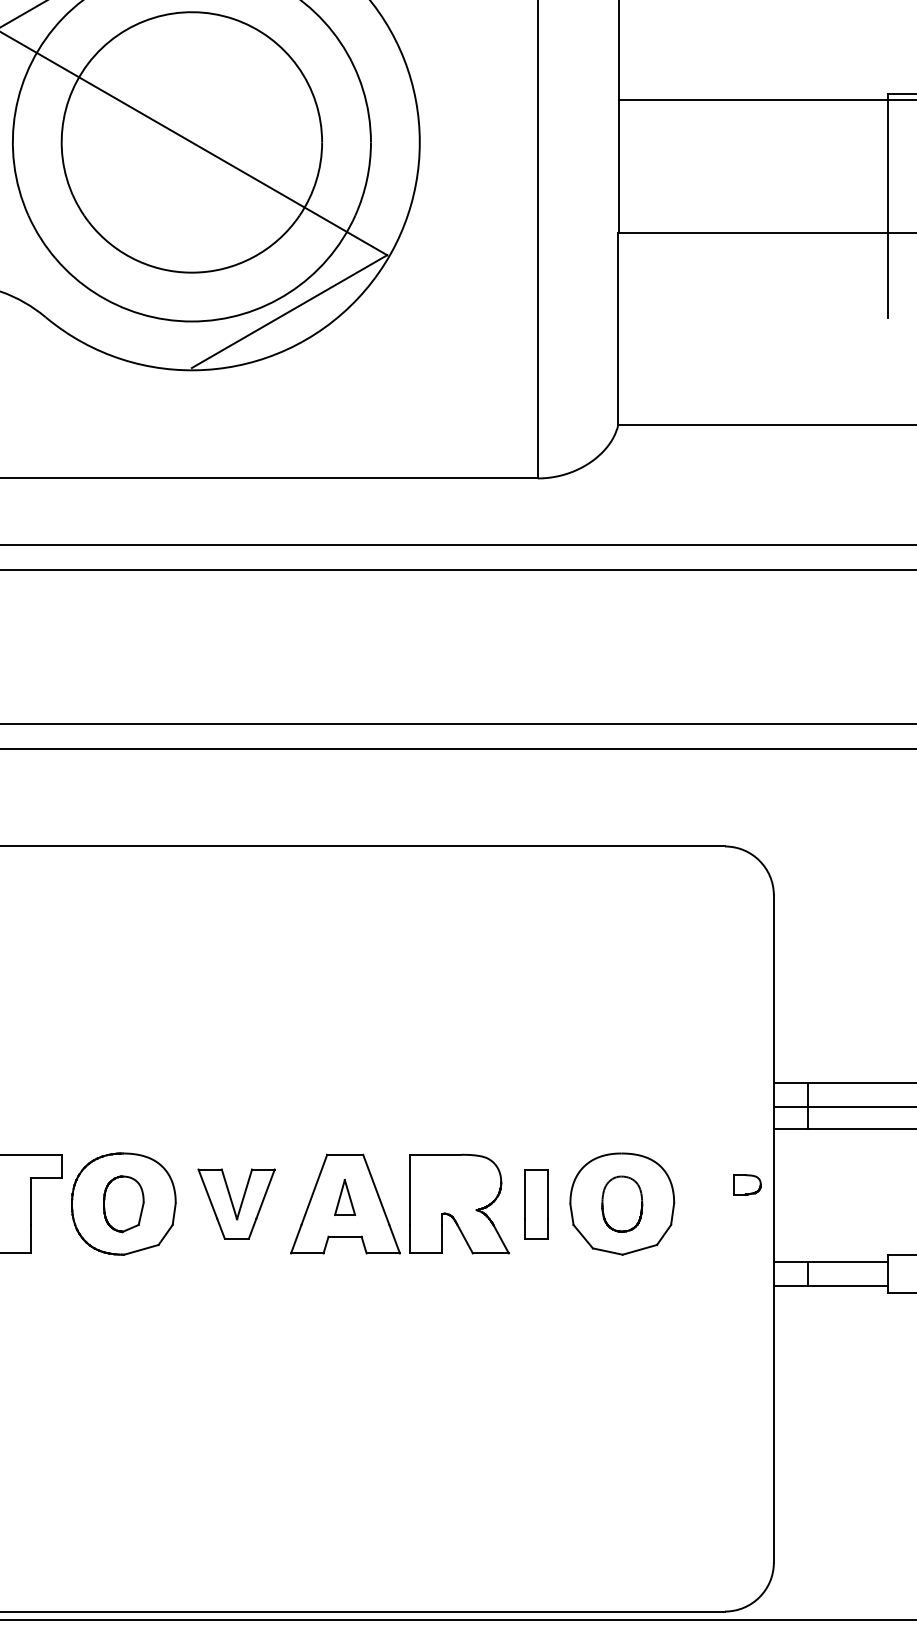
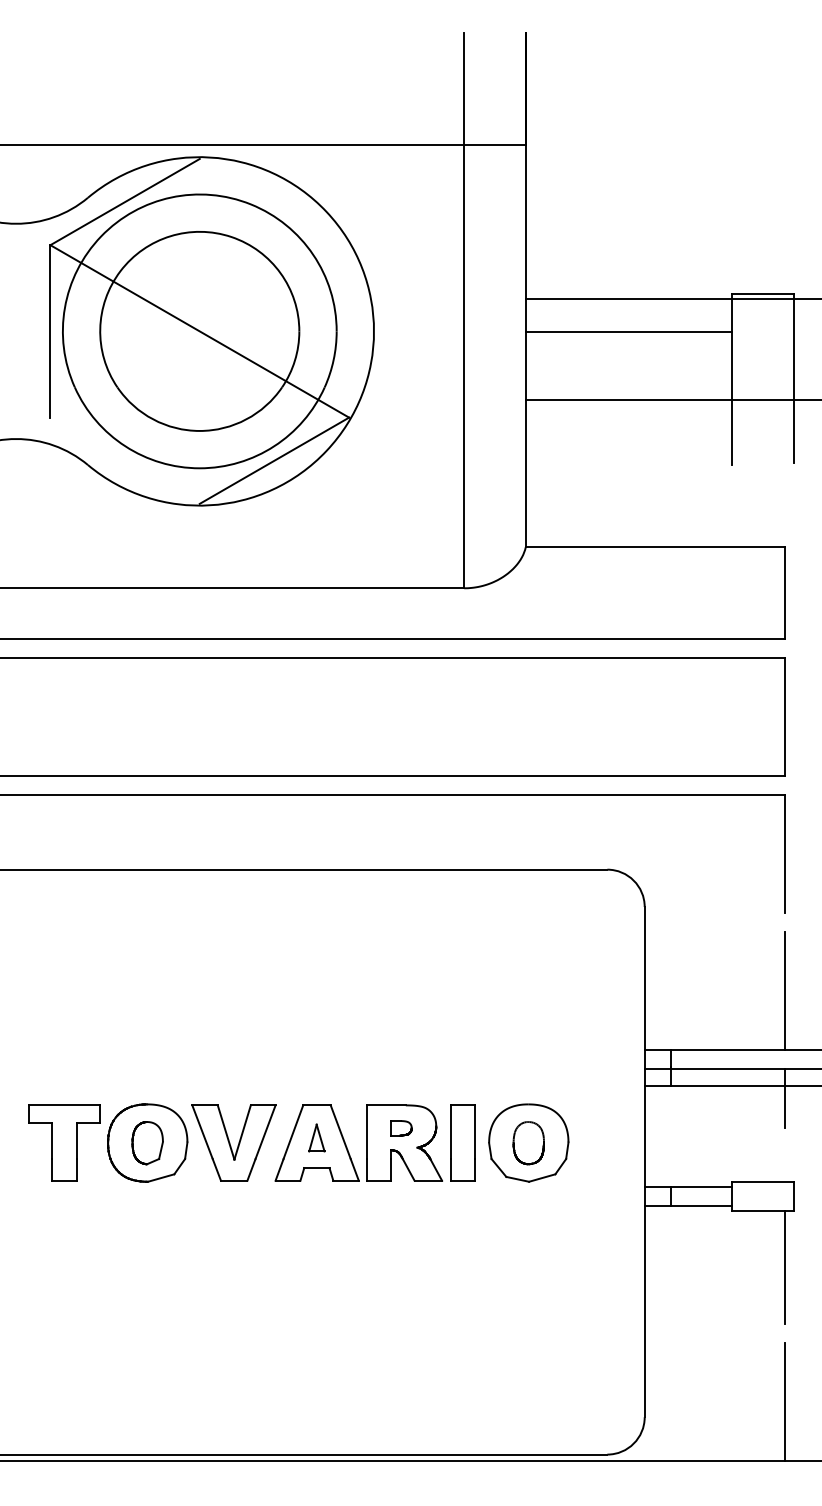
line: (752, 142) -> (628, 331), added
part: (747, 1185) -> (401, 1128), moved
part: (236, 1203) -> (233, 1142), size x1.43
part: (535, 1203) -> (462, 1142), size x1.43

